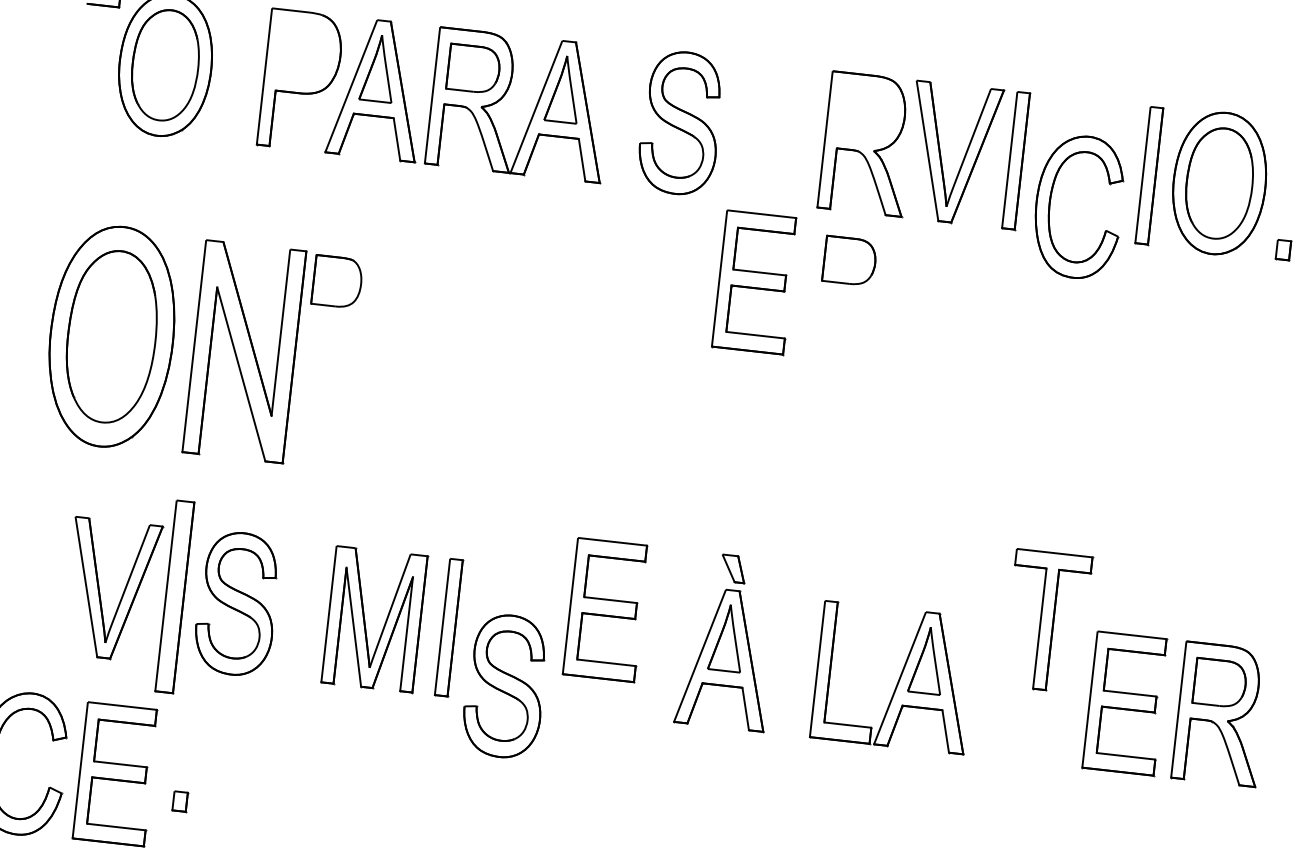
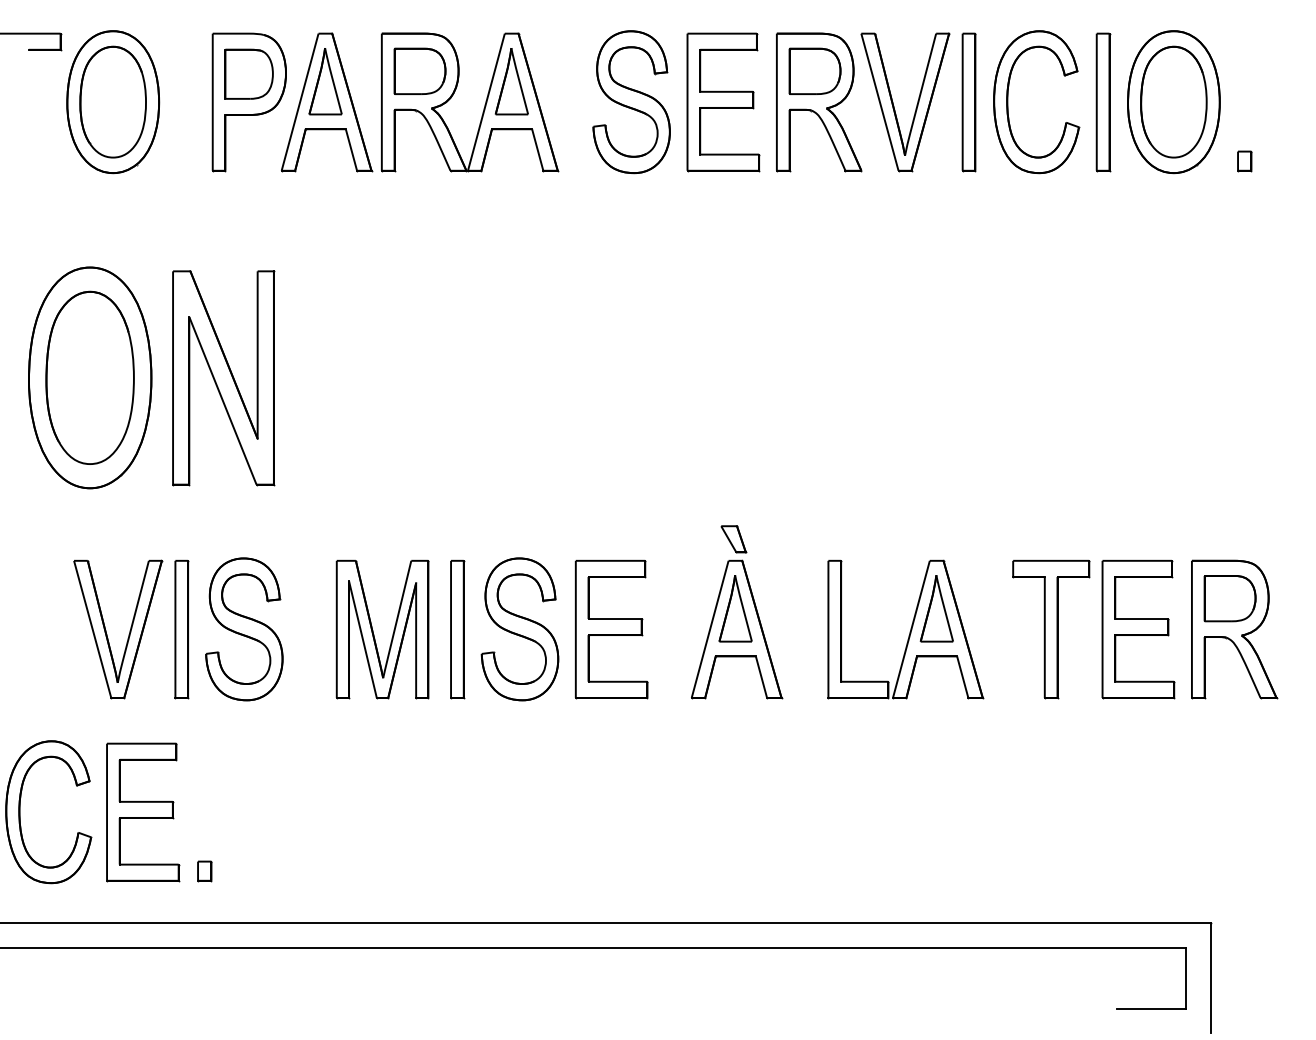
part: (1050, 204) -> (1008, 102), moved
part: (849, 260) -> (814, 70), moved
part: (336, 281) -> (248, 73), moved
part: (755, 282) -> (723, 102), moved
part: (174, 596) -> (181, 629), size x0.71
part: (605, 610) -> (611, 629), moved
part: (1047, 621) -> (1051, 629), moved
part: (504, 686) -> (519, 629), moved
part: (179, 801) -> (204, 871), moved

